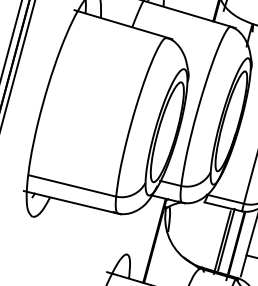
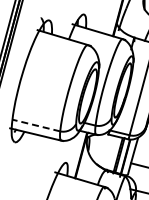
line: (70, 185) -> (35, 125), solid -> dashed

